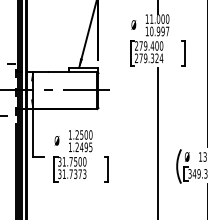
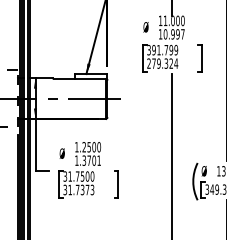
text: (149, 45) -> (163, 49), 279.400 -> 391.799
text: (83, 147) -> (91, 160), 1.2495 -> 1.3701

